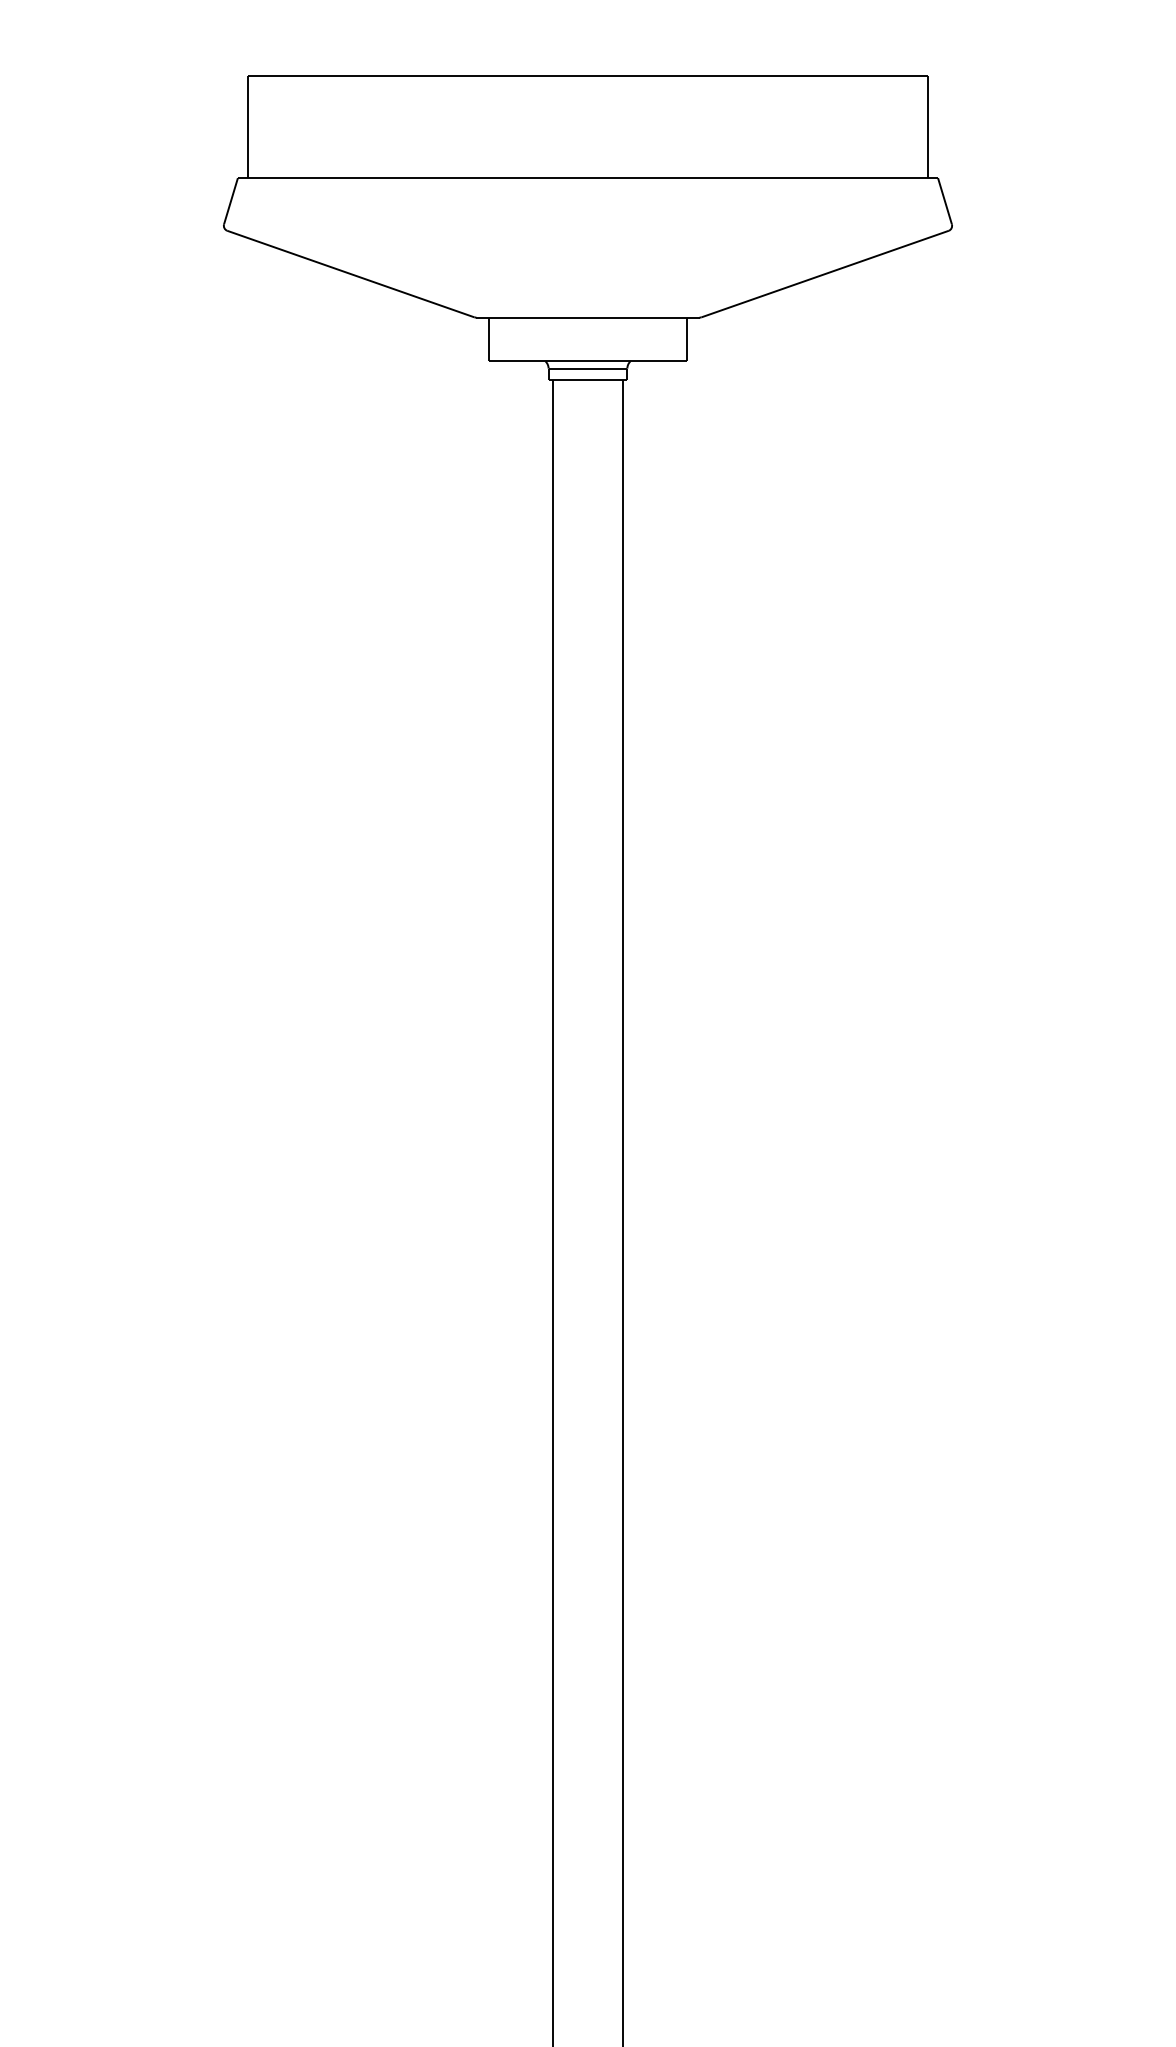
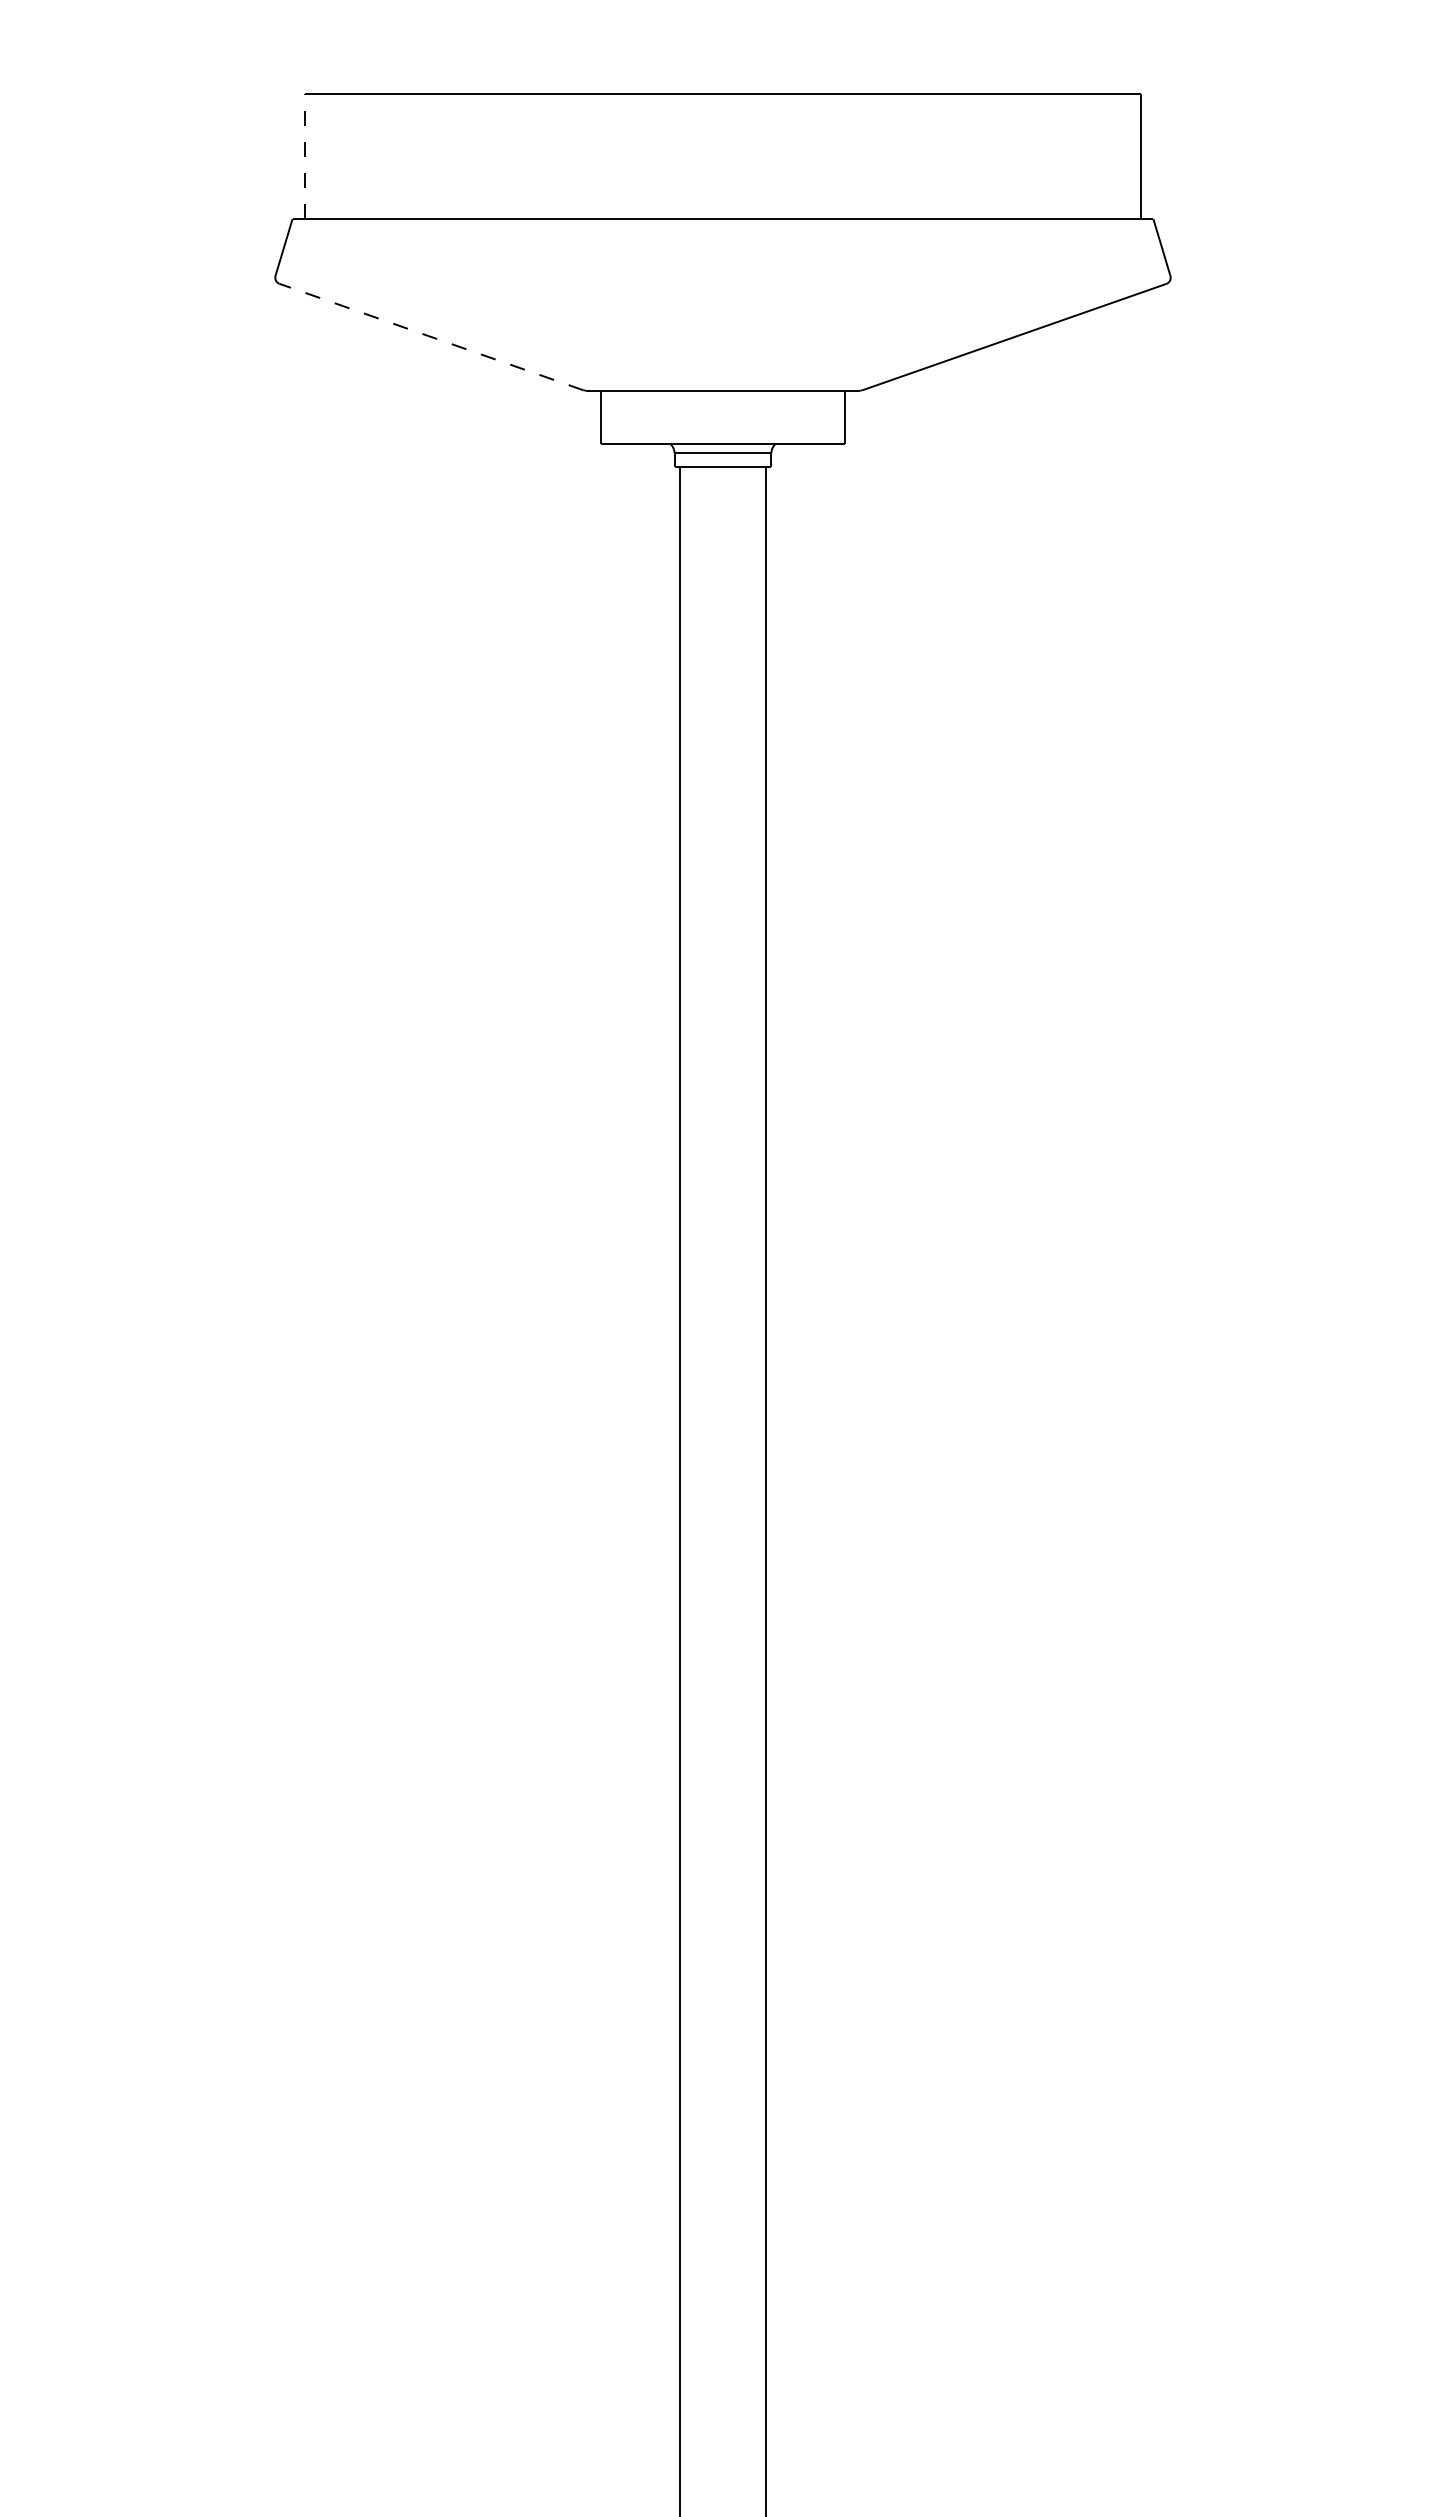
line: (248, 127) -> (305, 156), solid -> dashed
line: (350, 273) -> (430, 336), solid -> dashed

